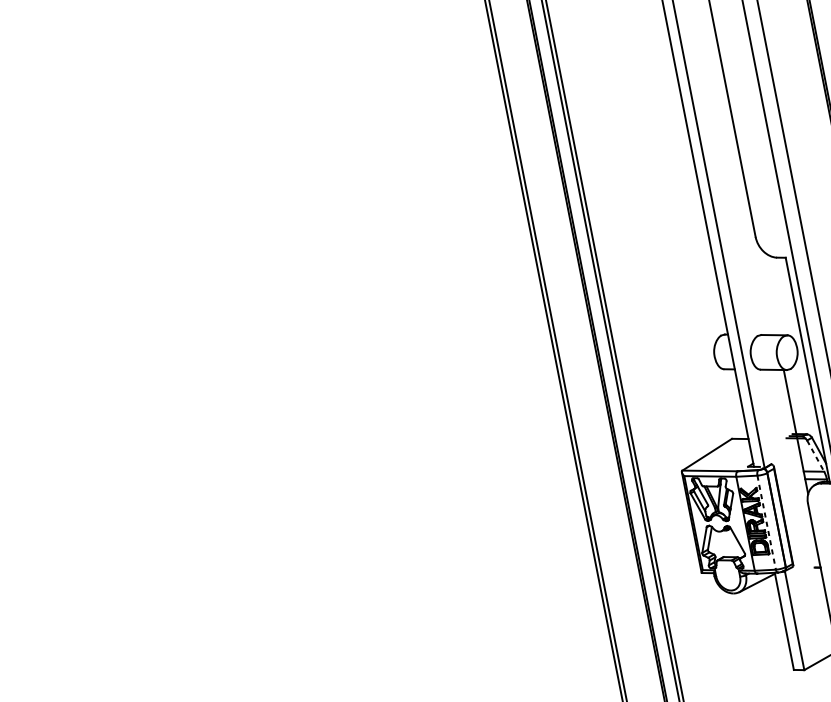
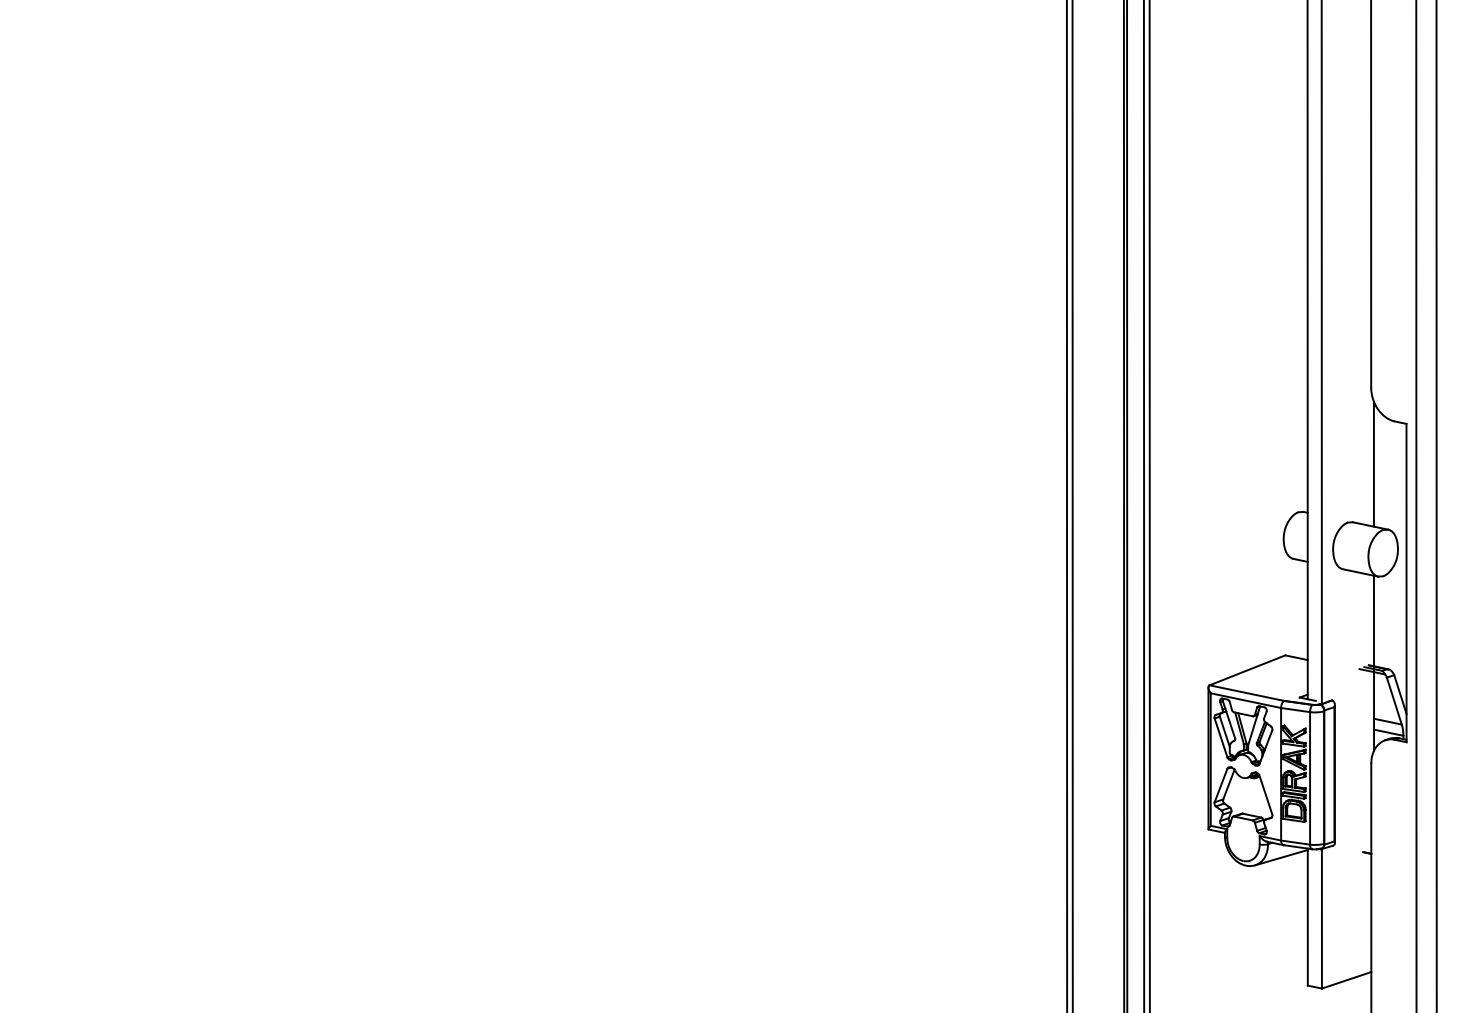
line: (767, 290) -> (1373, 463), added
line: (815, 456) -> (1394, 701), dashed -> solid
line: (766, 522) -> (1310, 778), dashed -> solid

